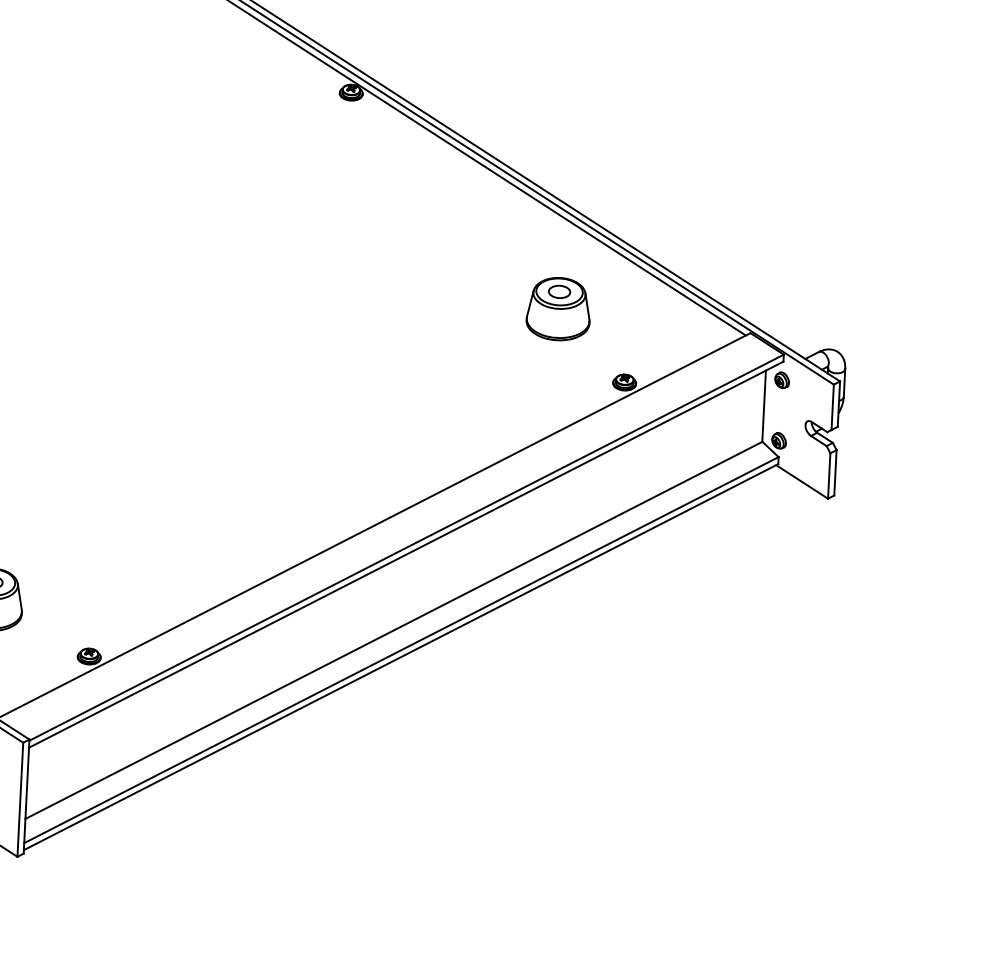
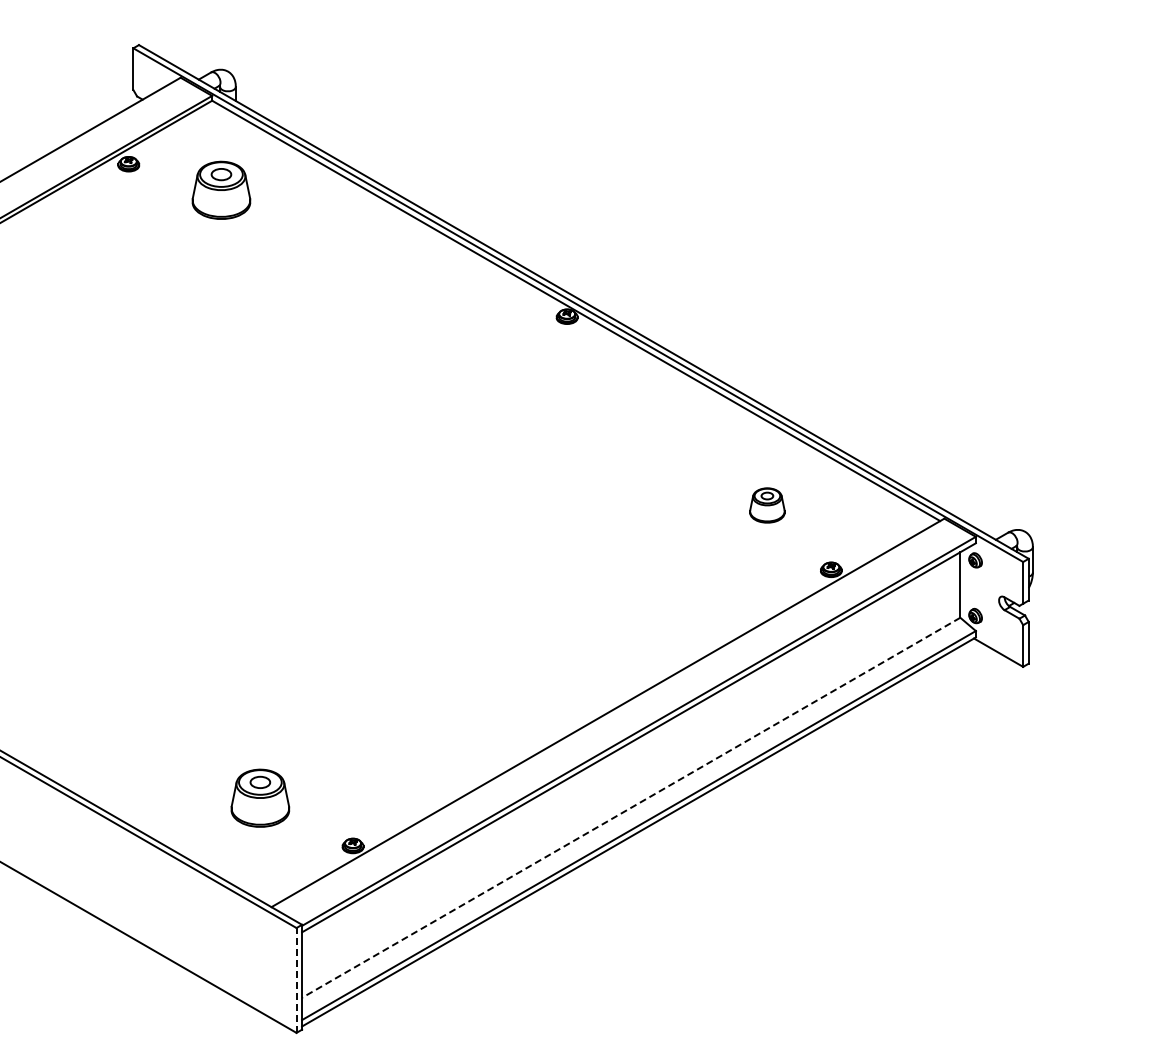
part: (558, 309) -> (767, 505), size x0.6
line: (393, 631) -> (630, 808), solid -> dashed
line: (20, 798) -> (296, 979), solid -> dashed

